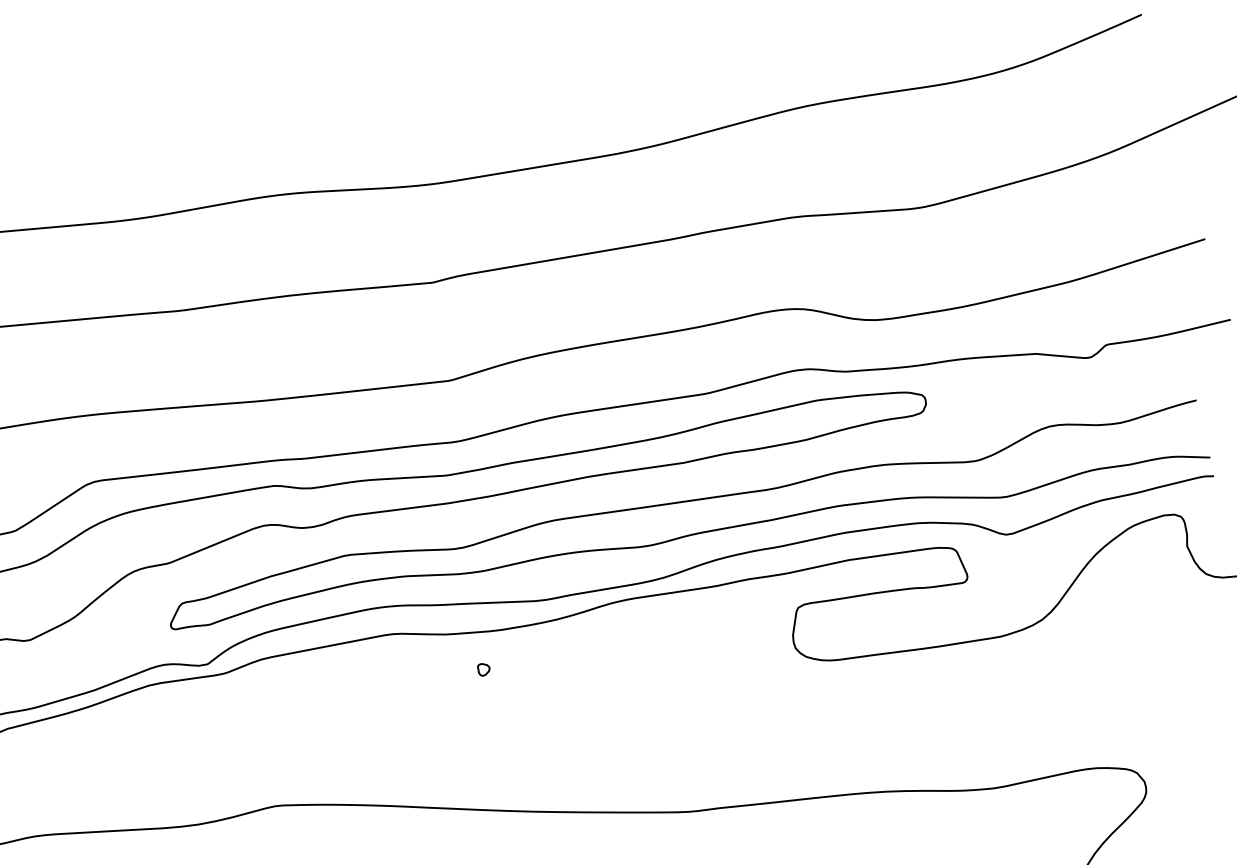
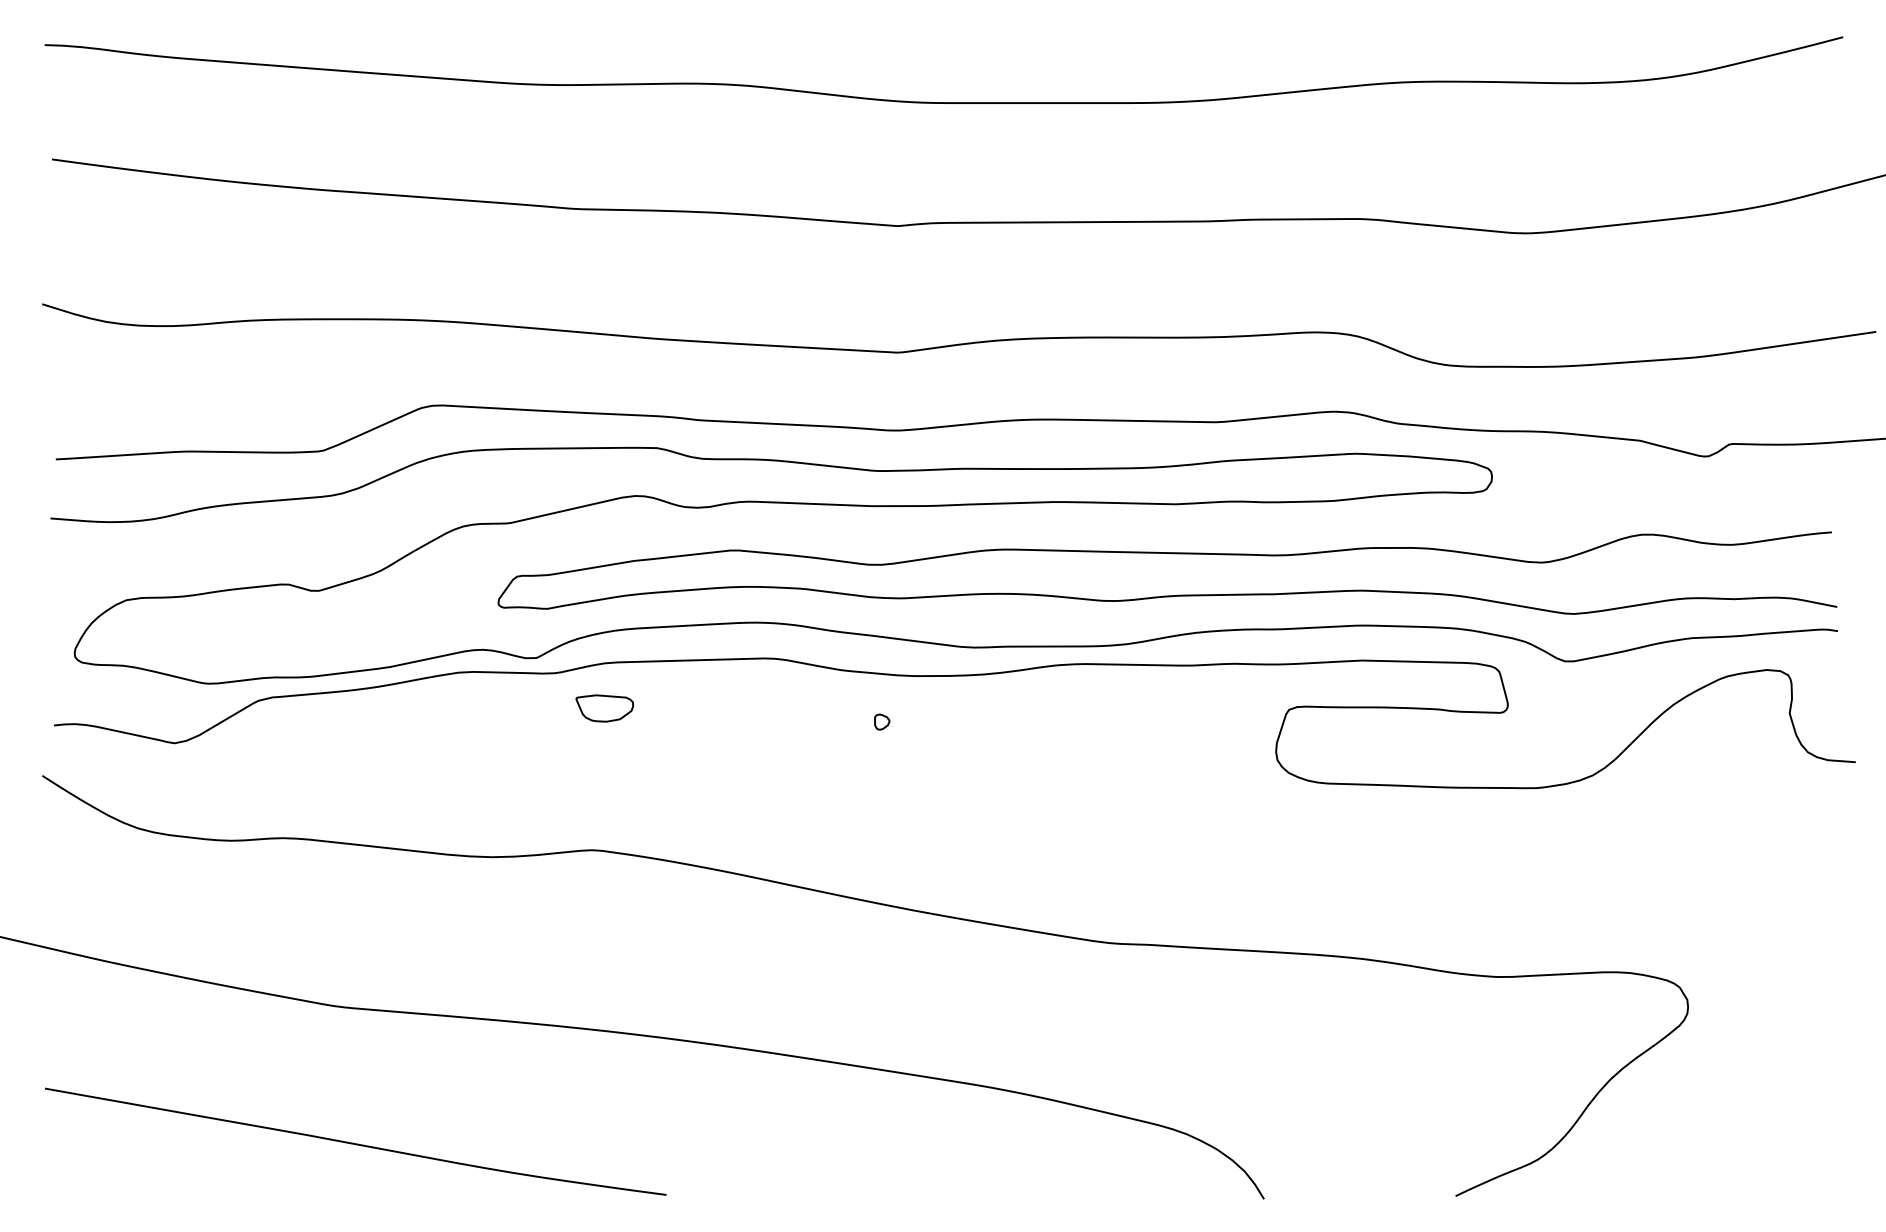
part: (266, 694) -> (604, 708), added

